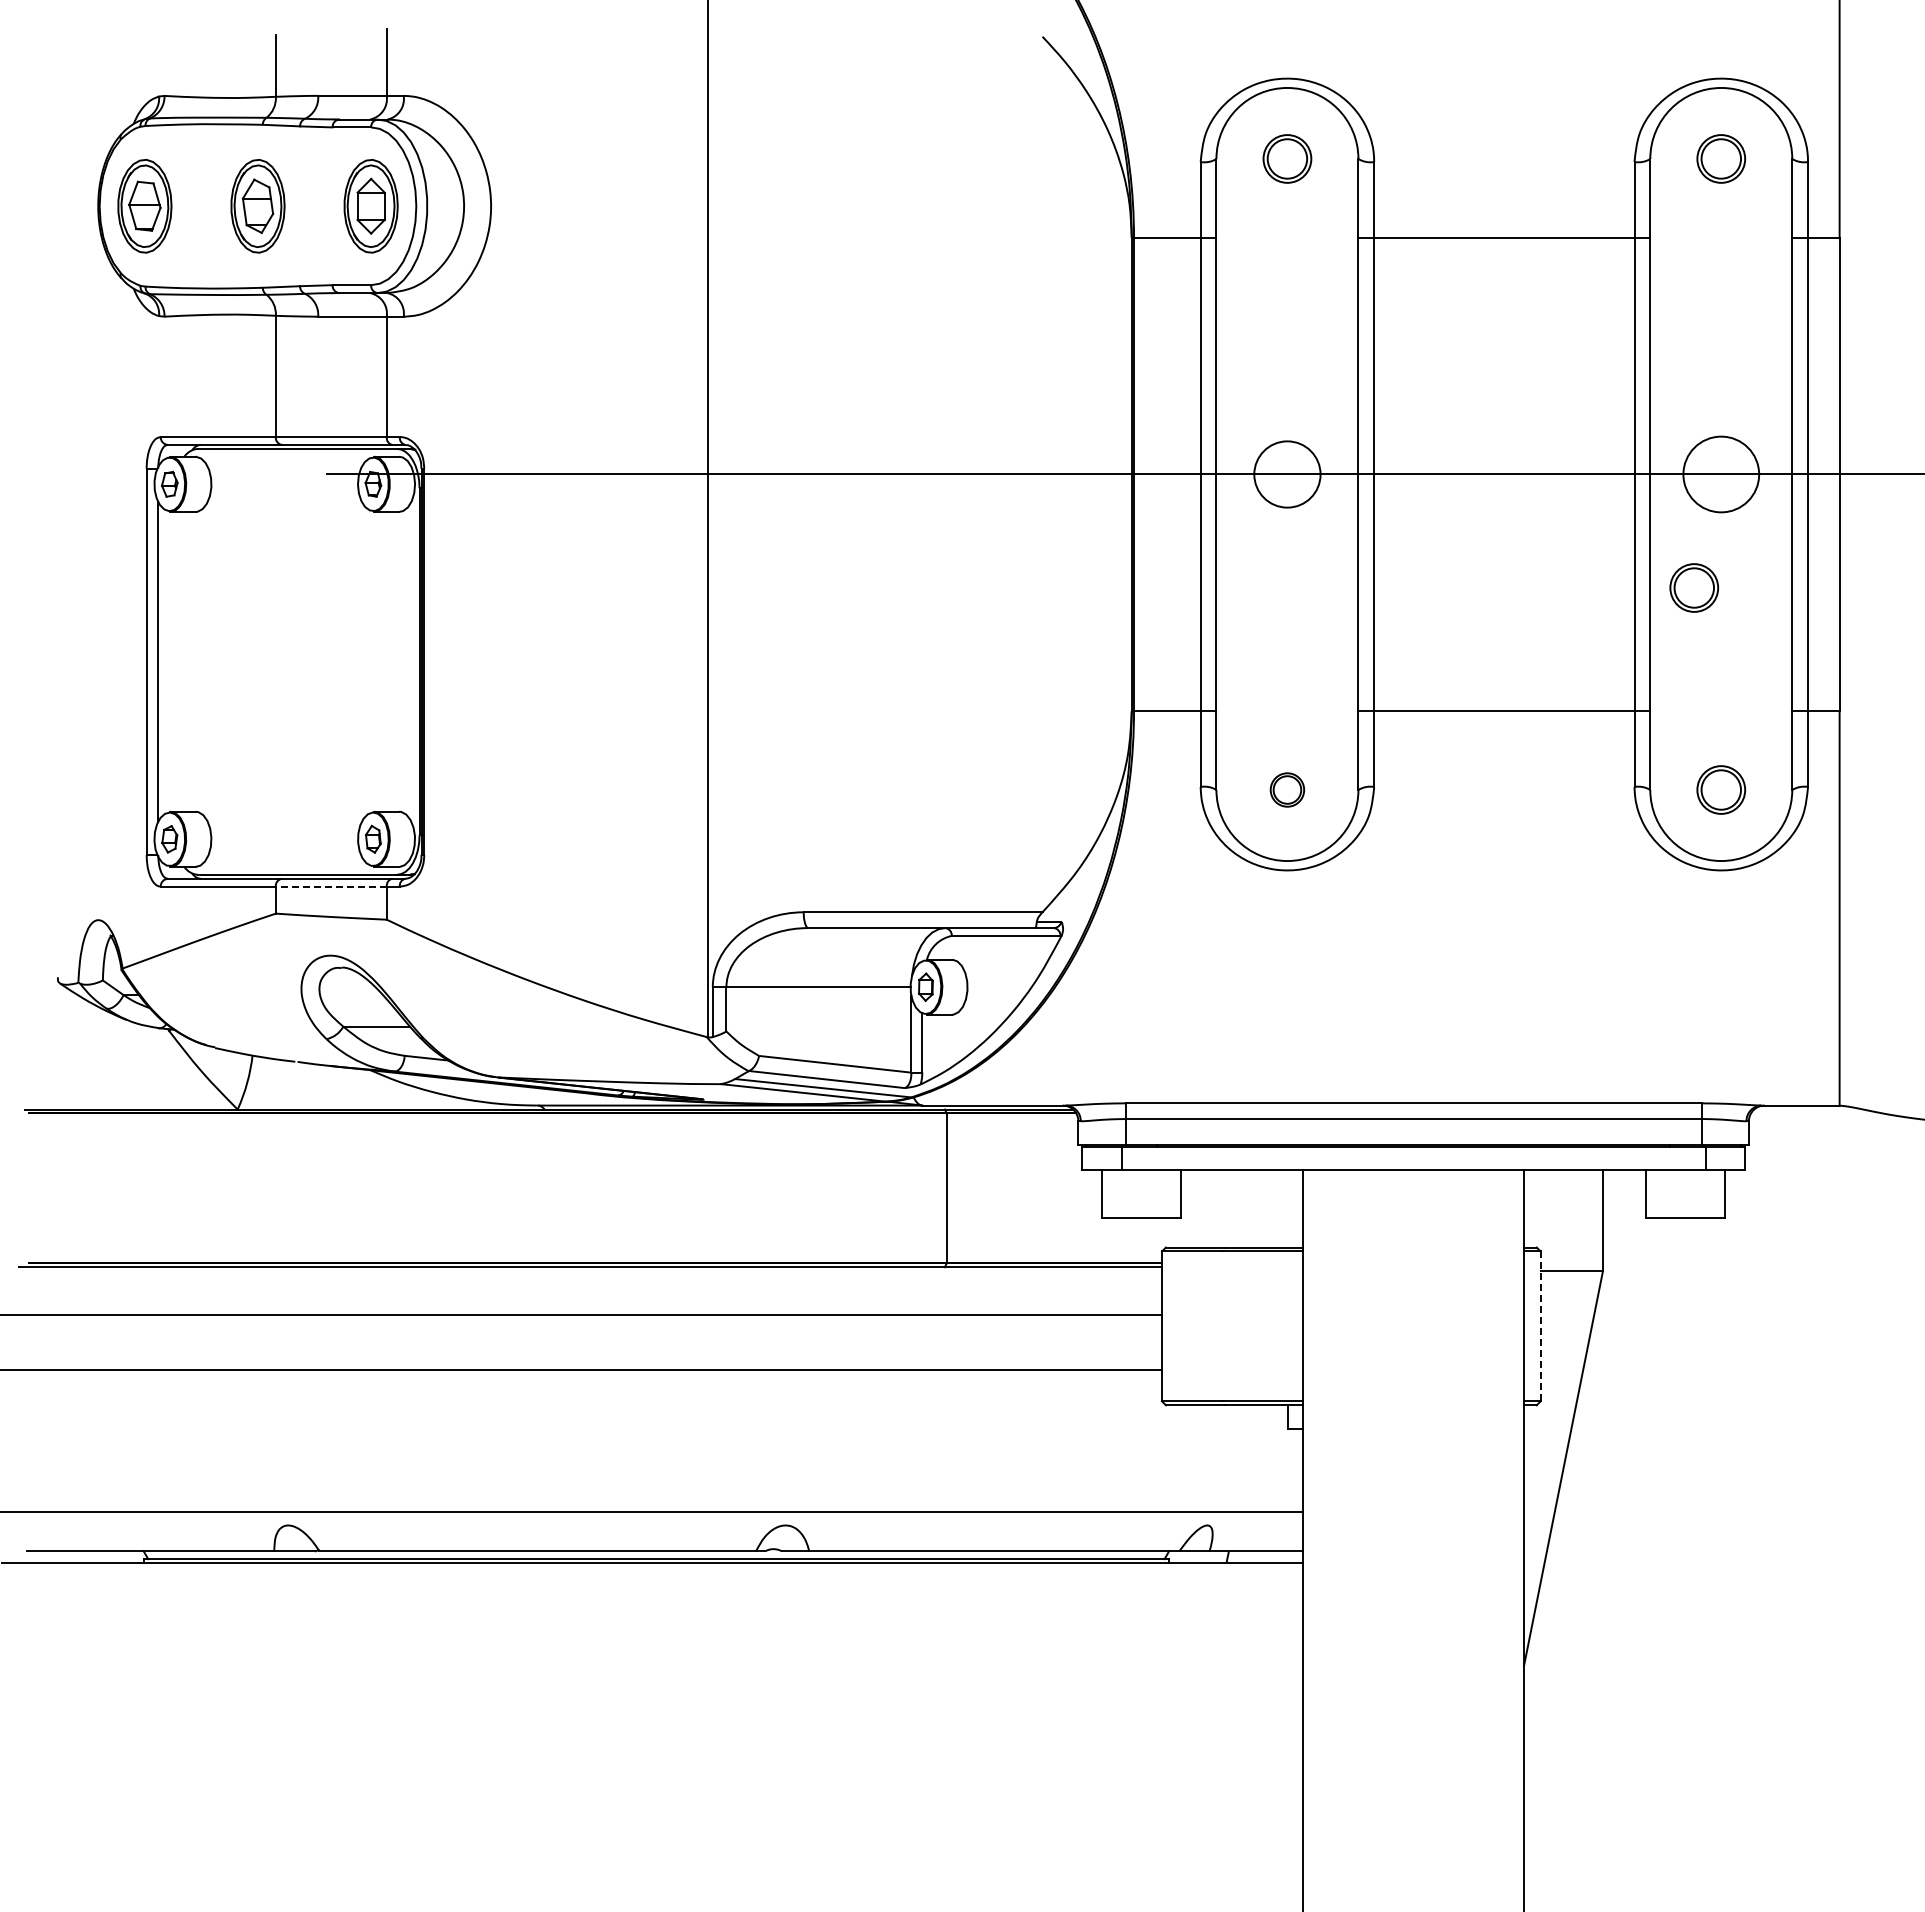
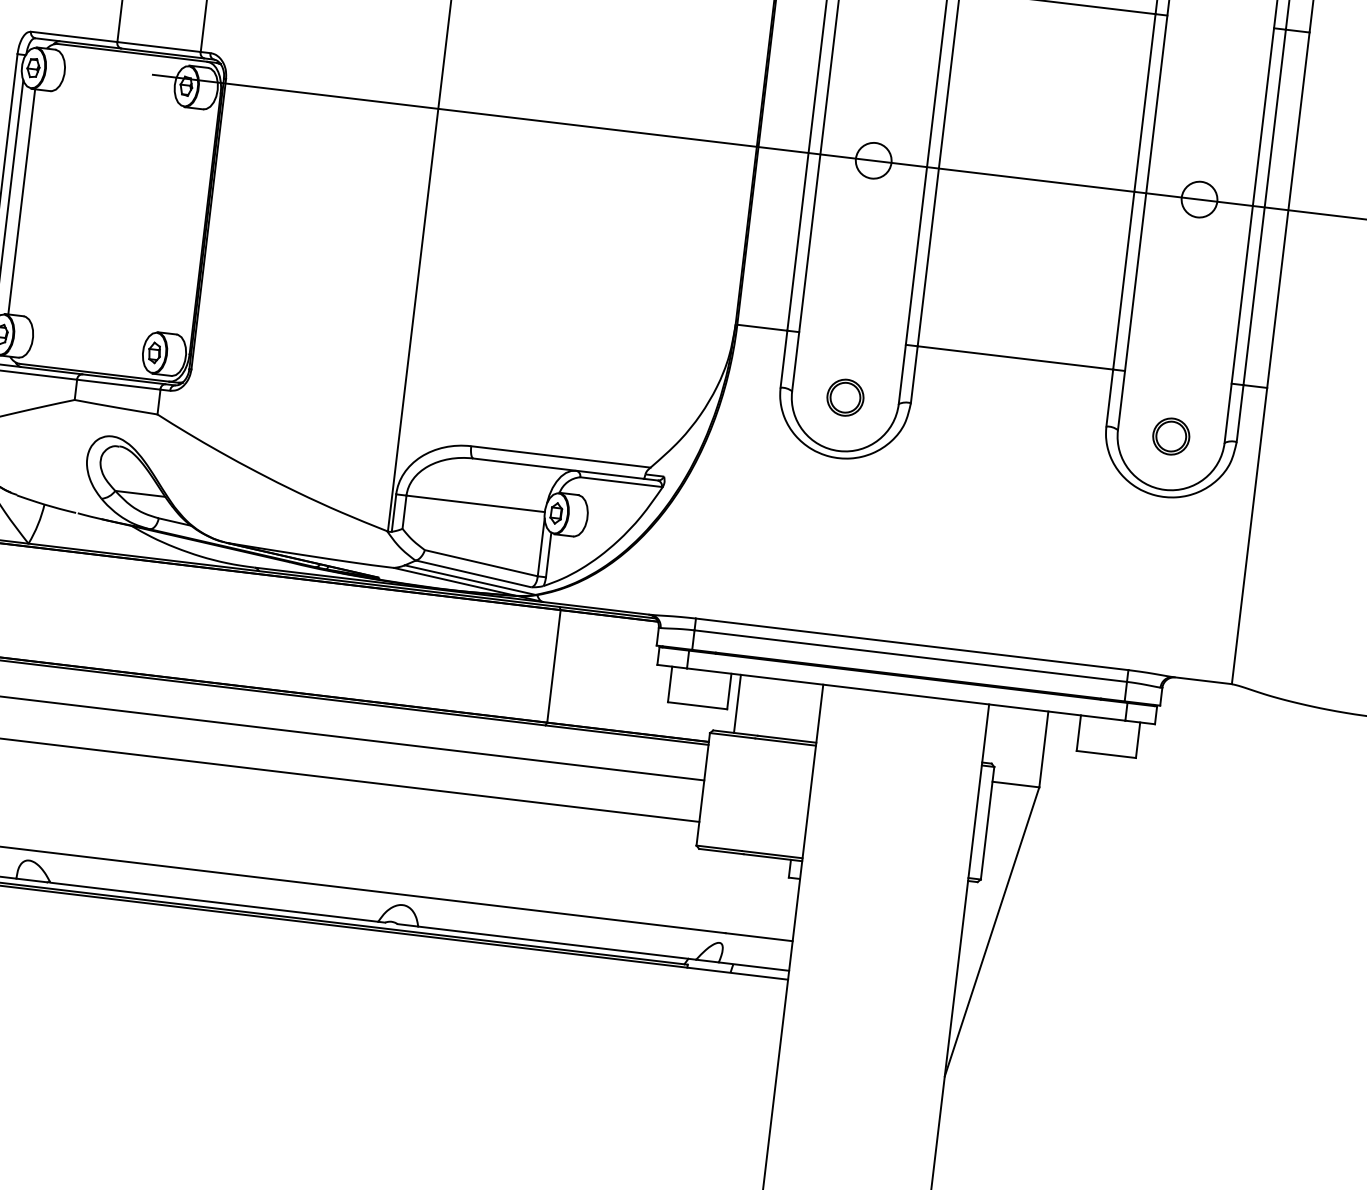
circle: (1287, 474) -> (873, 160), size x0.71
circle: (1720, 474) -> (1198, 199), size x0.62
part: (1694, 587) -> (1169, 282), removed
line: (175, 661) -> (21, 201), added
part: (1287, 789) -> (845, 397), size x1.43
line: (330, 886) -> (118, 384), dashed -> solid
line: (1193, 1208) -> (737, 703), added
line: (1540, 1326) -> (987, 823), dashed -> solid

